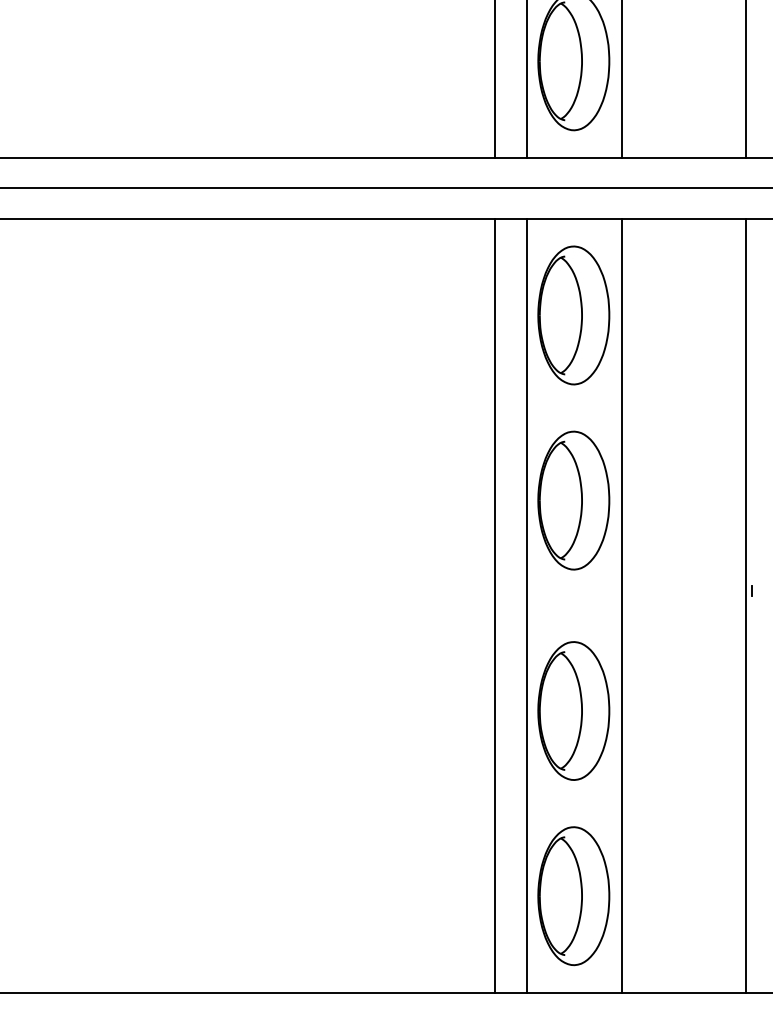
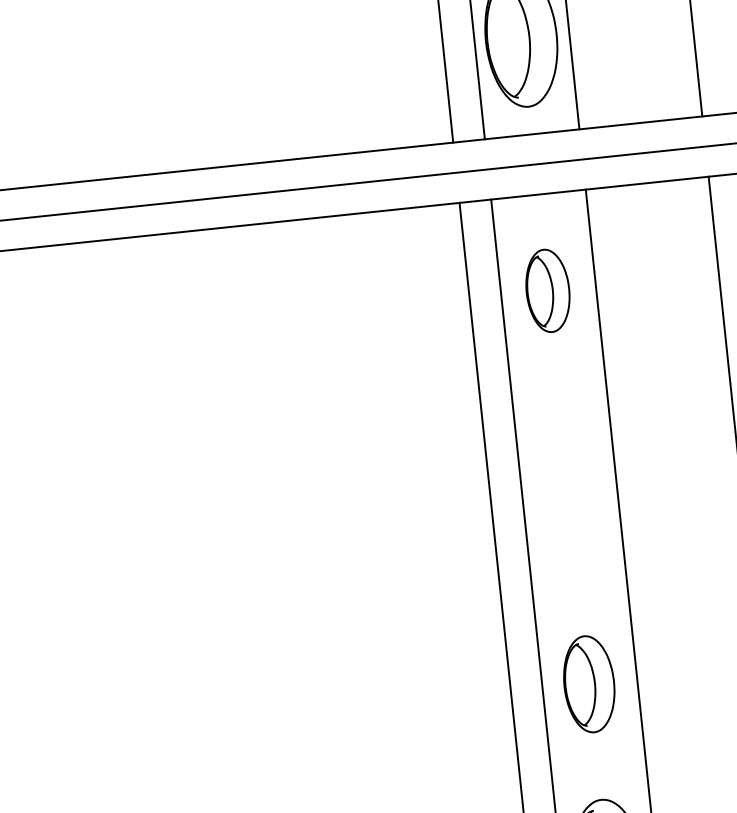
part: (573, 315) -> (547, 290), size x0.6
part: (573, 500) -> (566, 474), removed
part: (573, 710) -> (588, 683), size x0.7

